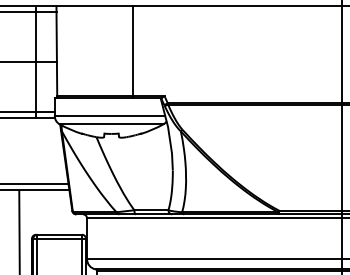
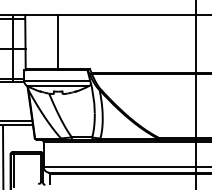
line: (133, 51) -> (58, 42), moved

